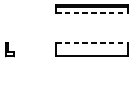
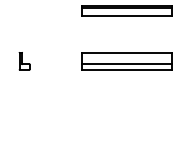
line: (92, 13) -> (127, 15), dashed -> solid
line: (92, 42) -> (127, 52), dashed -> solid
line: (91, 52) -> (126, 64), added

